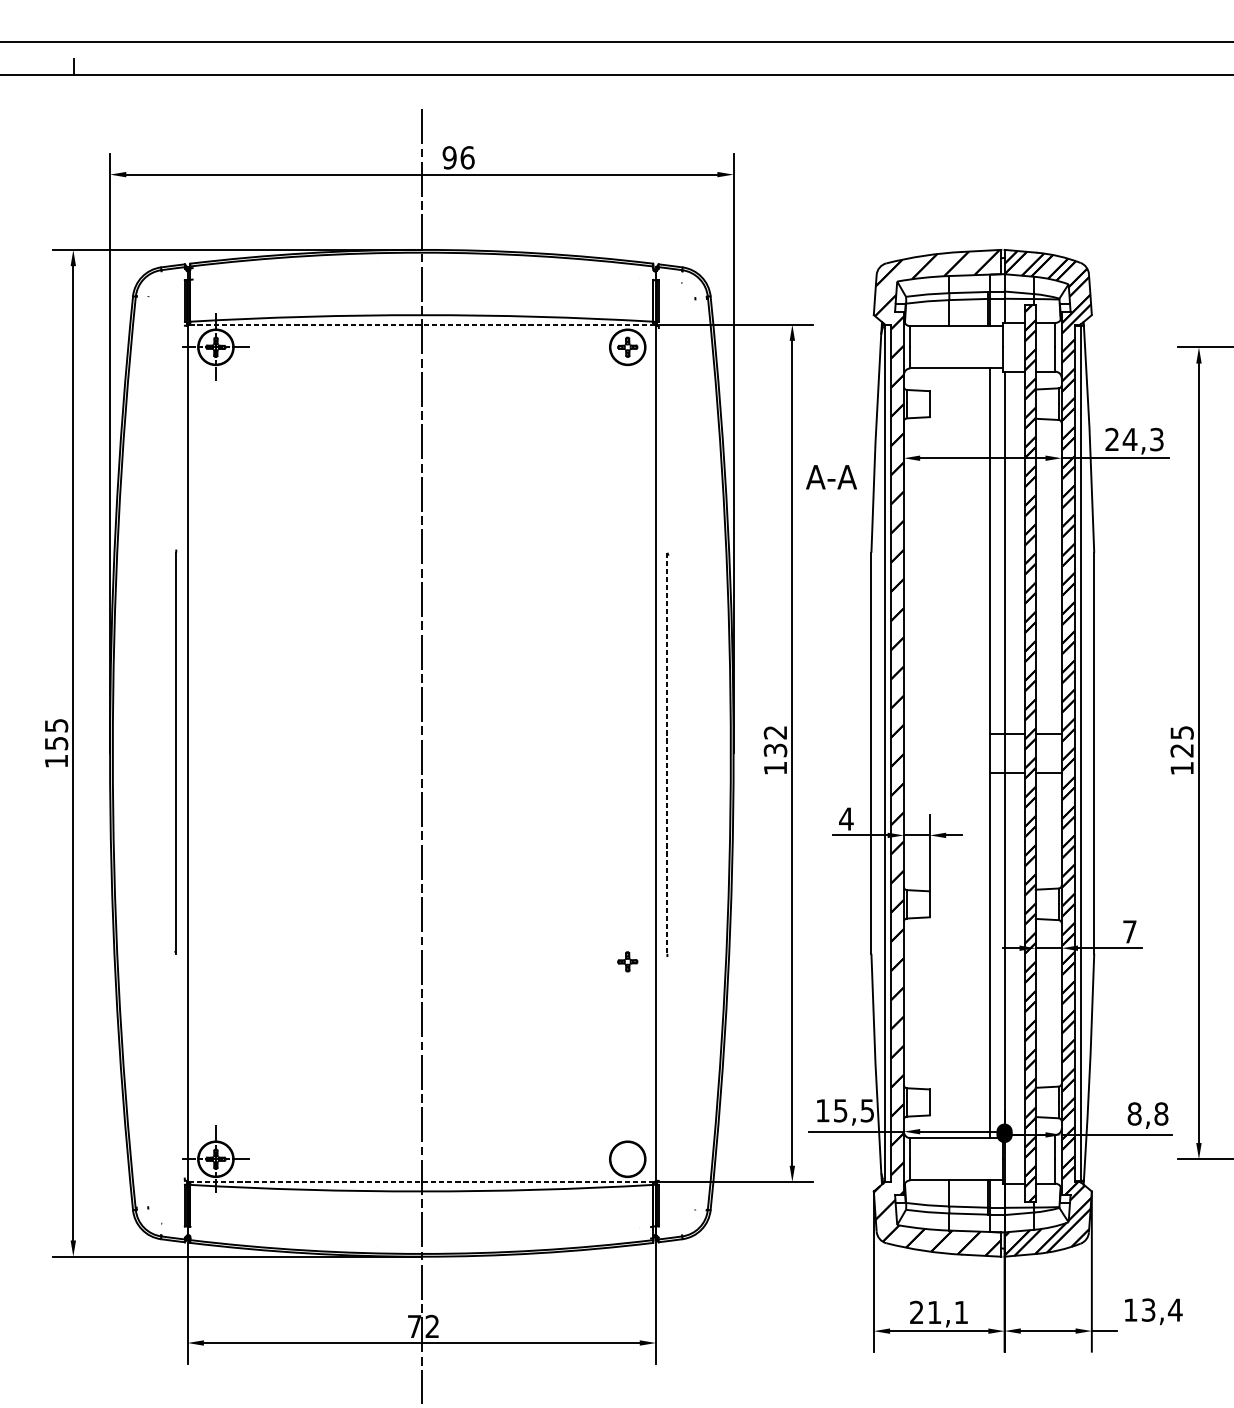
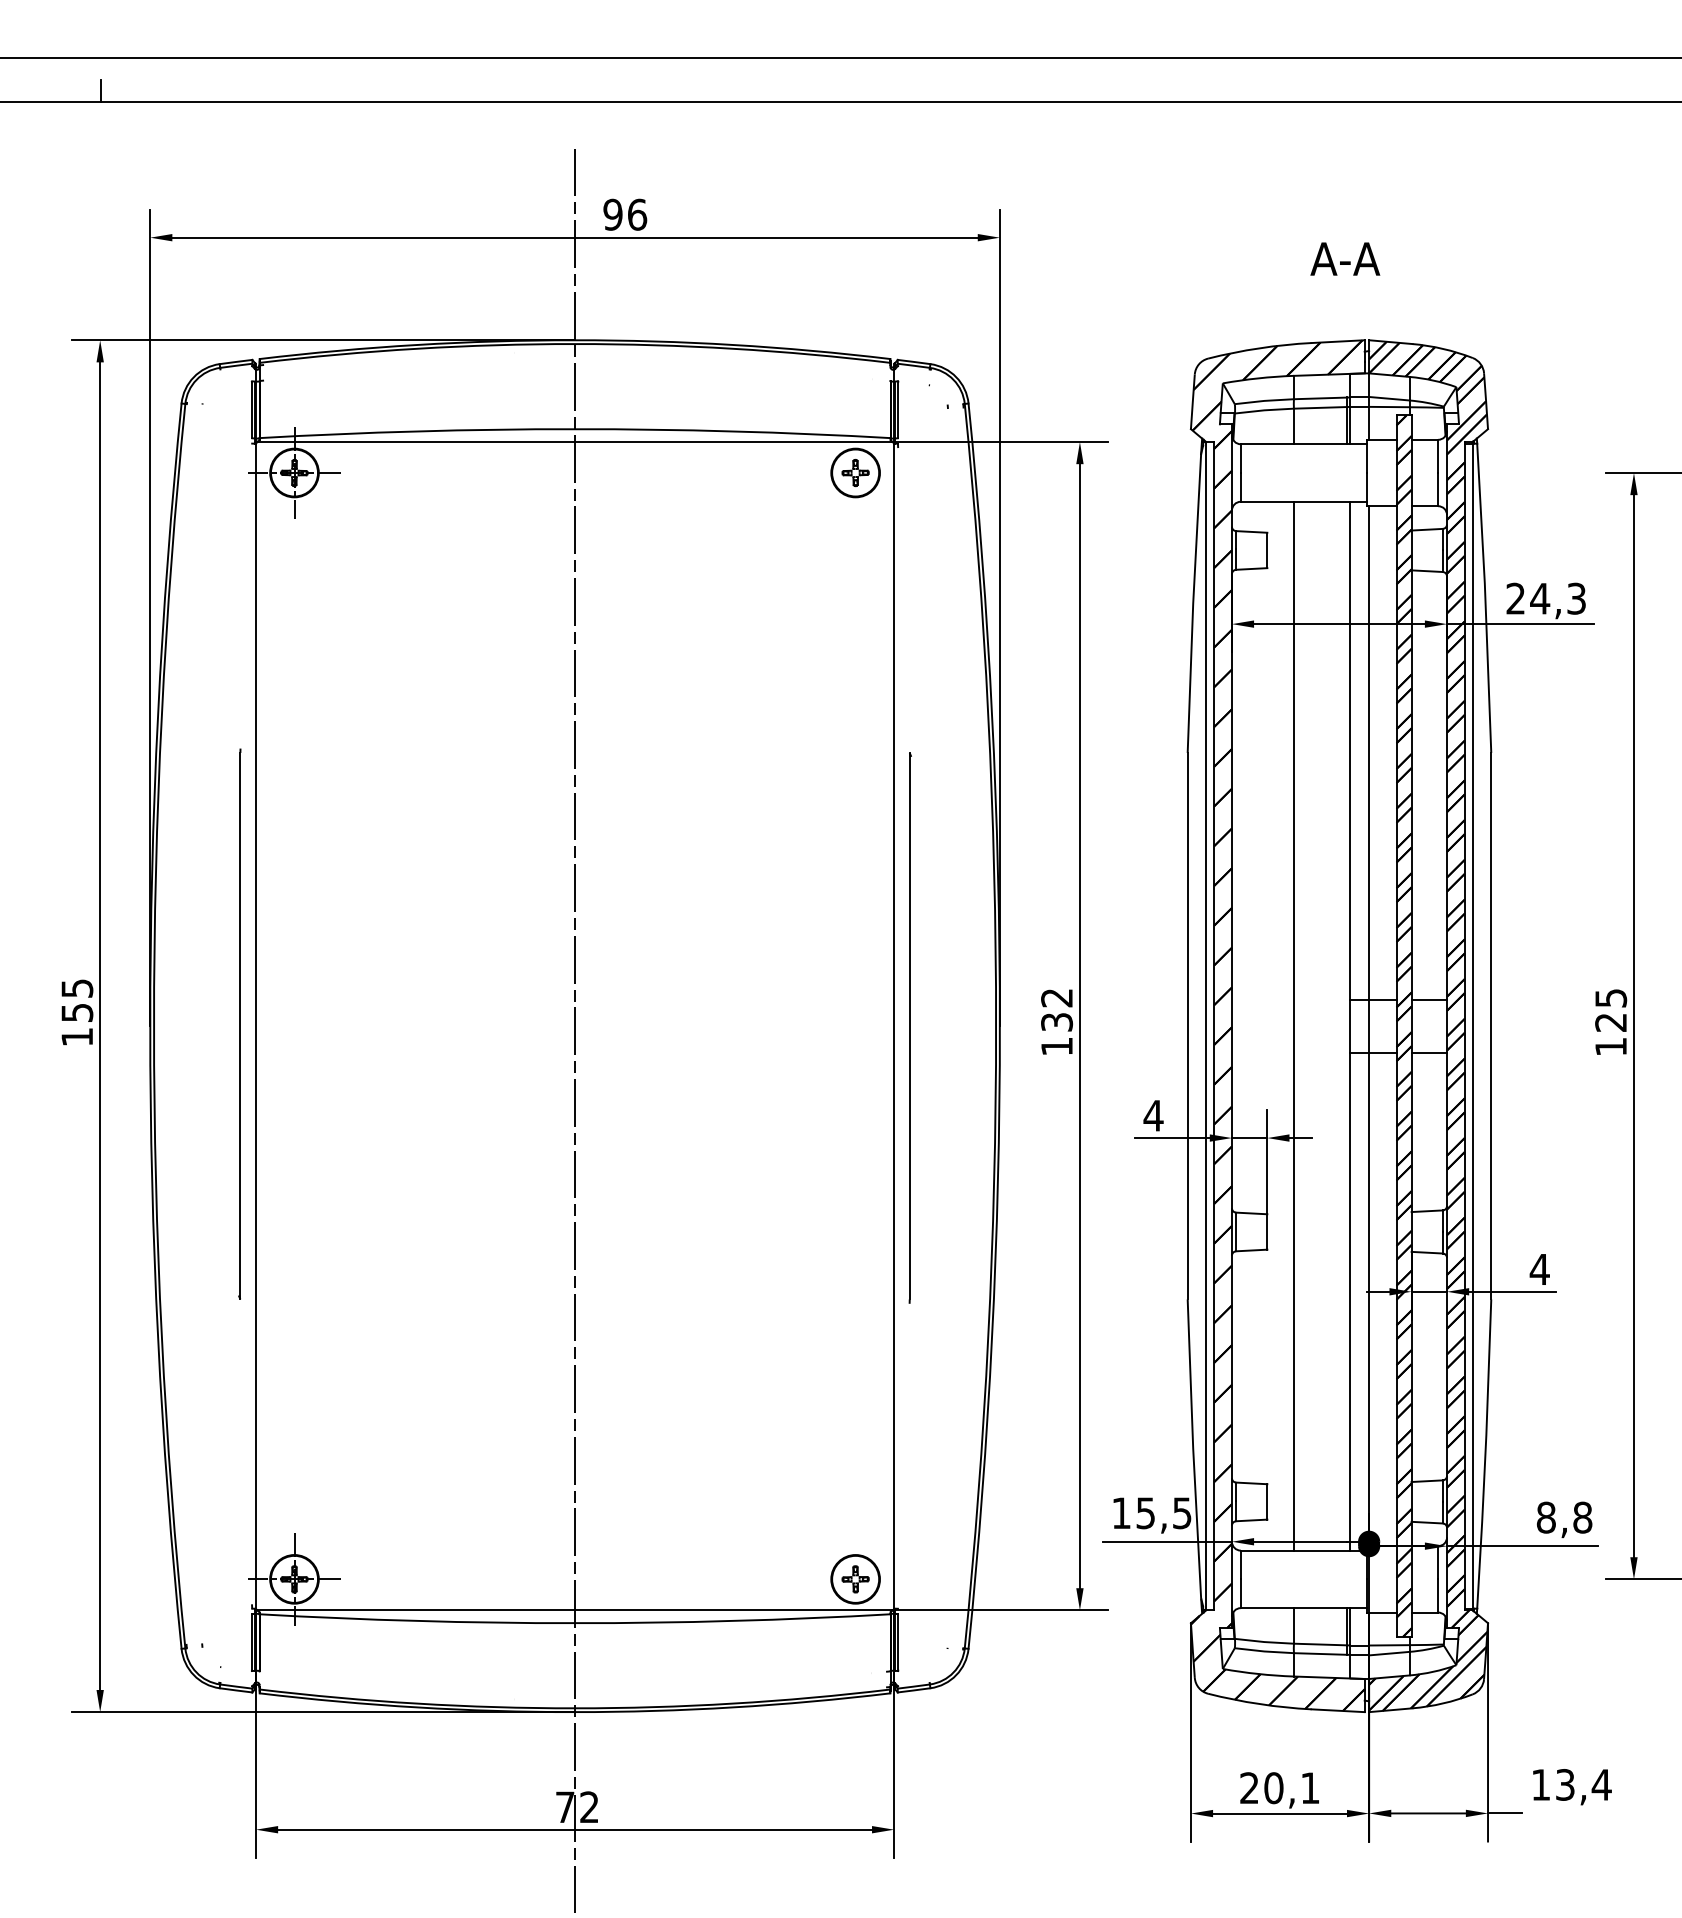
line: (421, 324) -> (574, 442), dashed -> solid
text: (831, 476) -> (1345, 258), moved
line: (949, 752) -> (1293, 1025), added
line: (667, 753) -> (909, 1026), dashed -> solid
text: (1129, 931) -> (1539, 1269), 7 -> 4
part: (627, 961) -> (855, 1579), moved
line: (422, 1182) -> (575, 1610), dashed -> solid
text: (934, 1312) -> (1273, 1788), 21,1 -> 20,1

